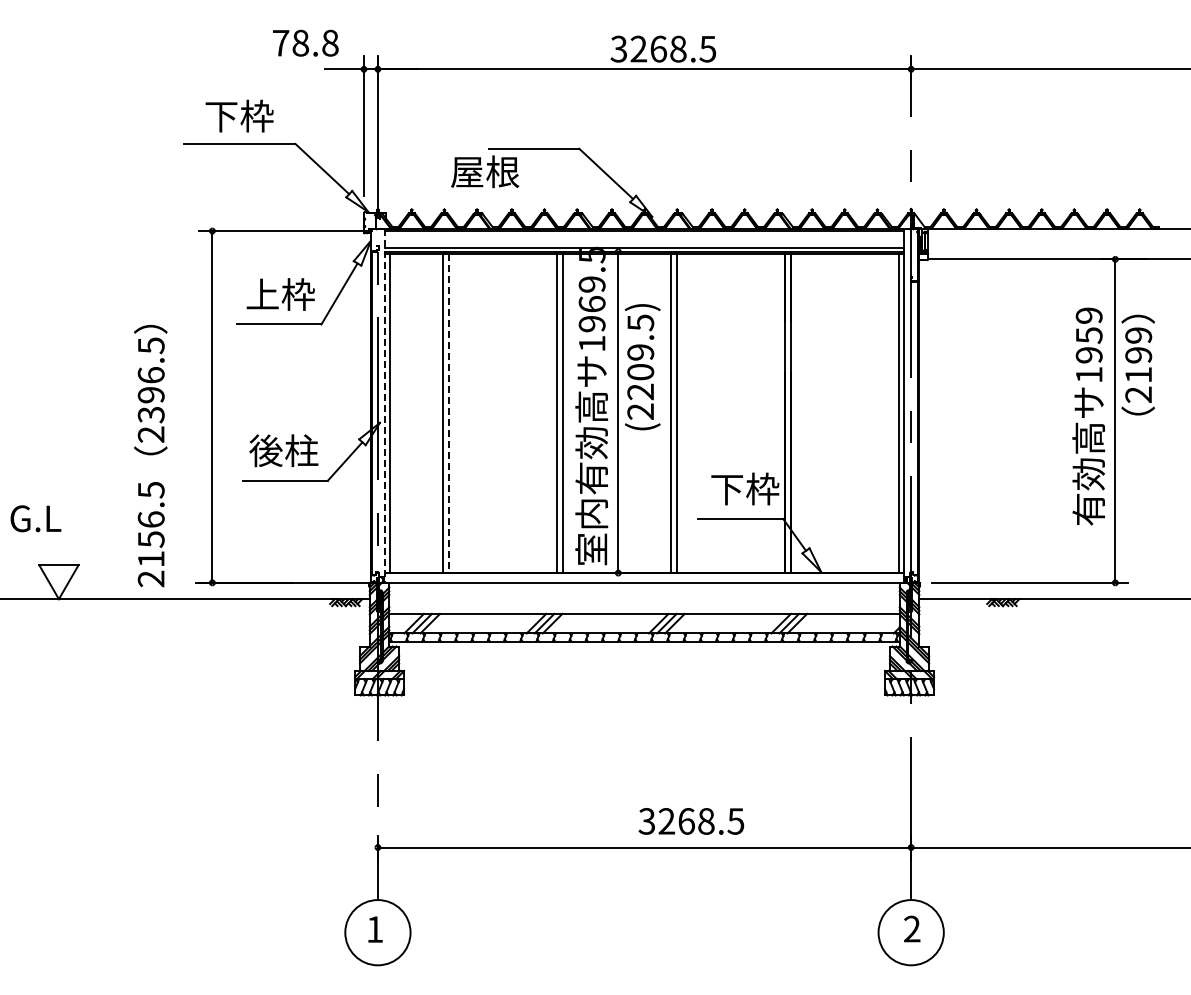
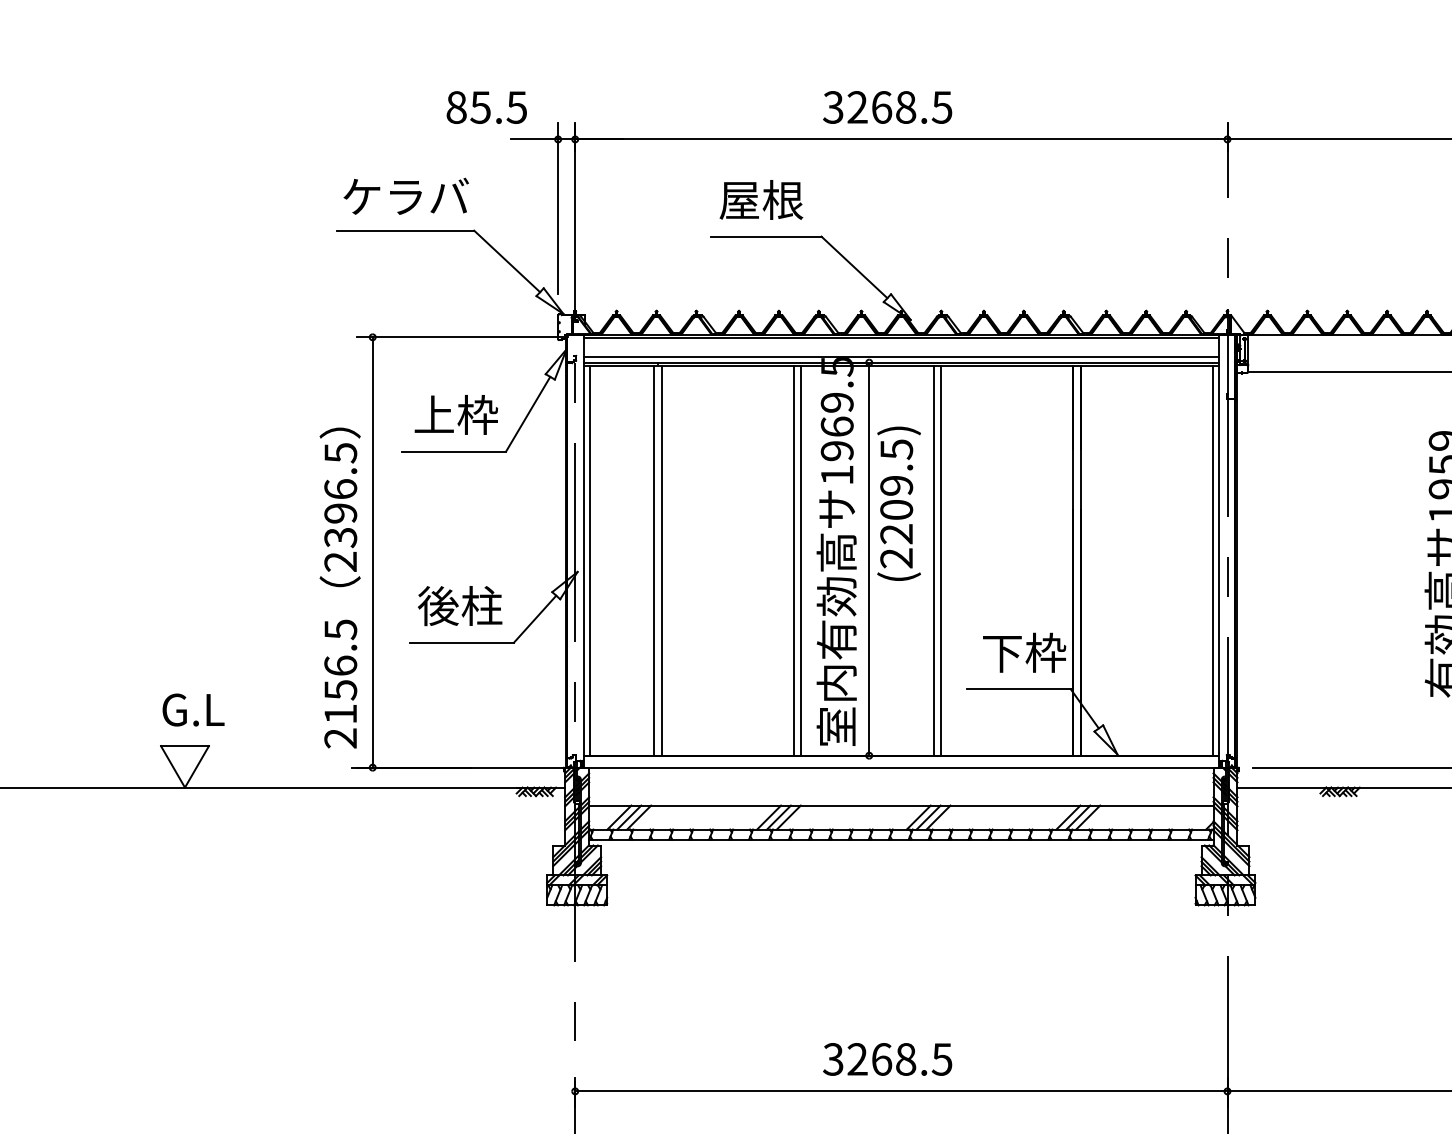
text: (305, 42) -> (486, 106), 78.8 -> 85.5
text: (663, 48) -> (887, 106), moved
text: (239, 115) -> (405, 195), 下枠 -> ケラバ
text: (485, 171) -> (761, 199), moved
line: (384, 405) -> (583, 550), dashed -> solid
line: (448, 414) -> (661, 561), dashed -> solid
text: (150, 456) -> (339, 588), moved
text: (35, 518) -> (193, 709), moved
text: (691, 821) -> (887, 1059), moved

